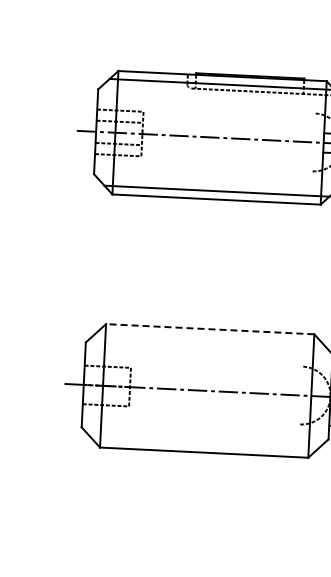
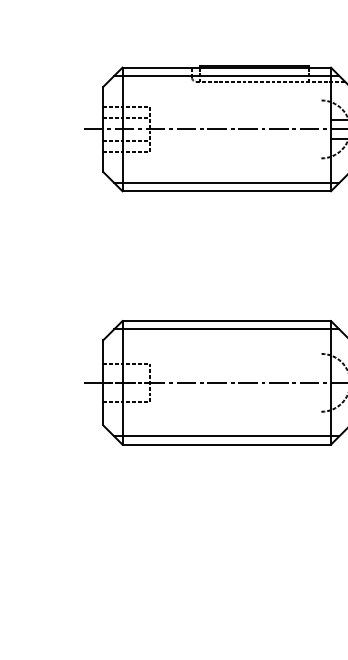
line: (209, 329) -> (226, 321), dashed -> solid
line: (209, 337) -> (226, 329), added
line: (204, 444) -> (226, 436), added

